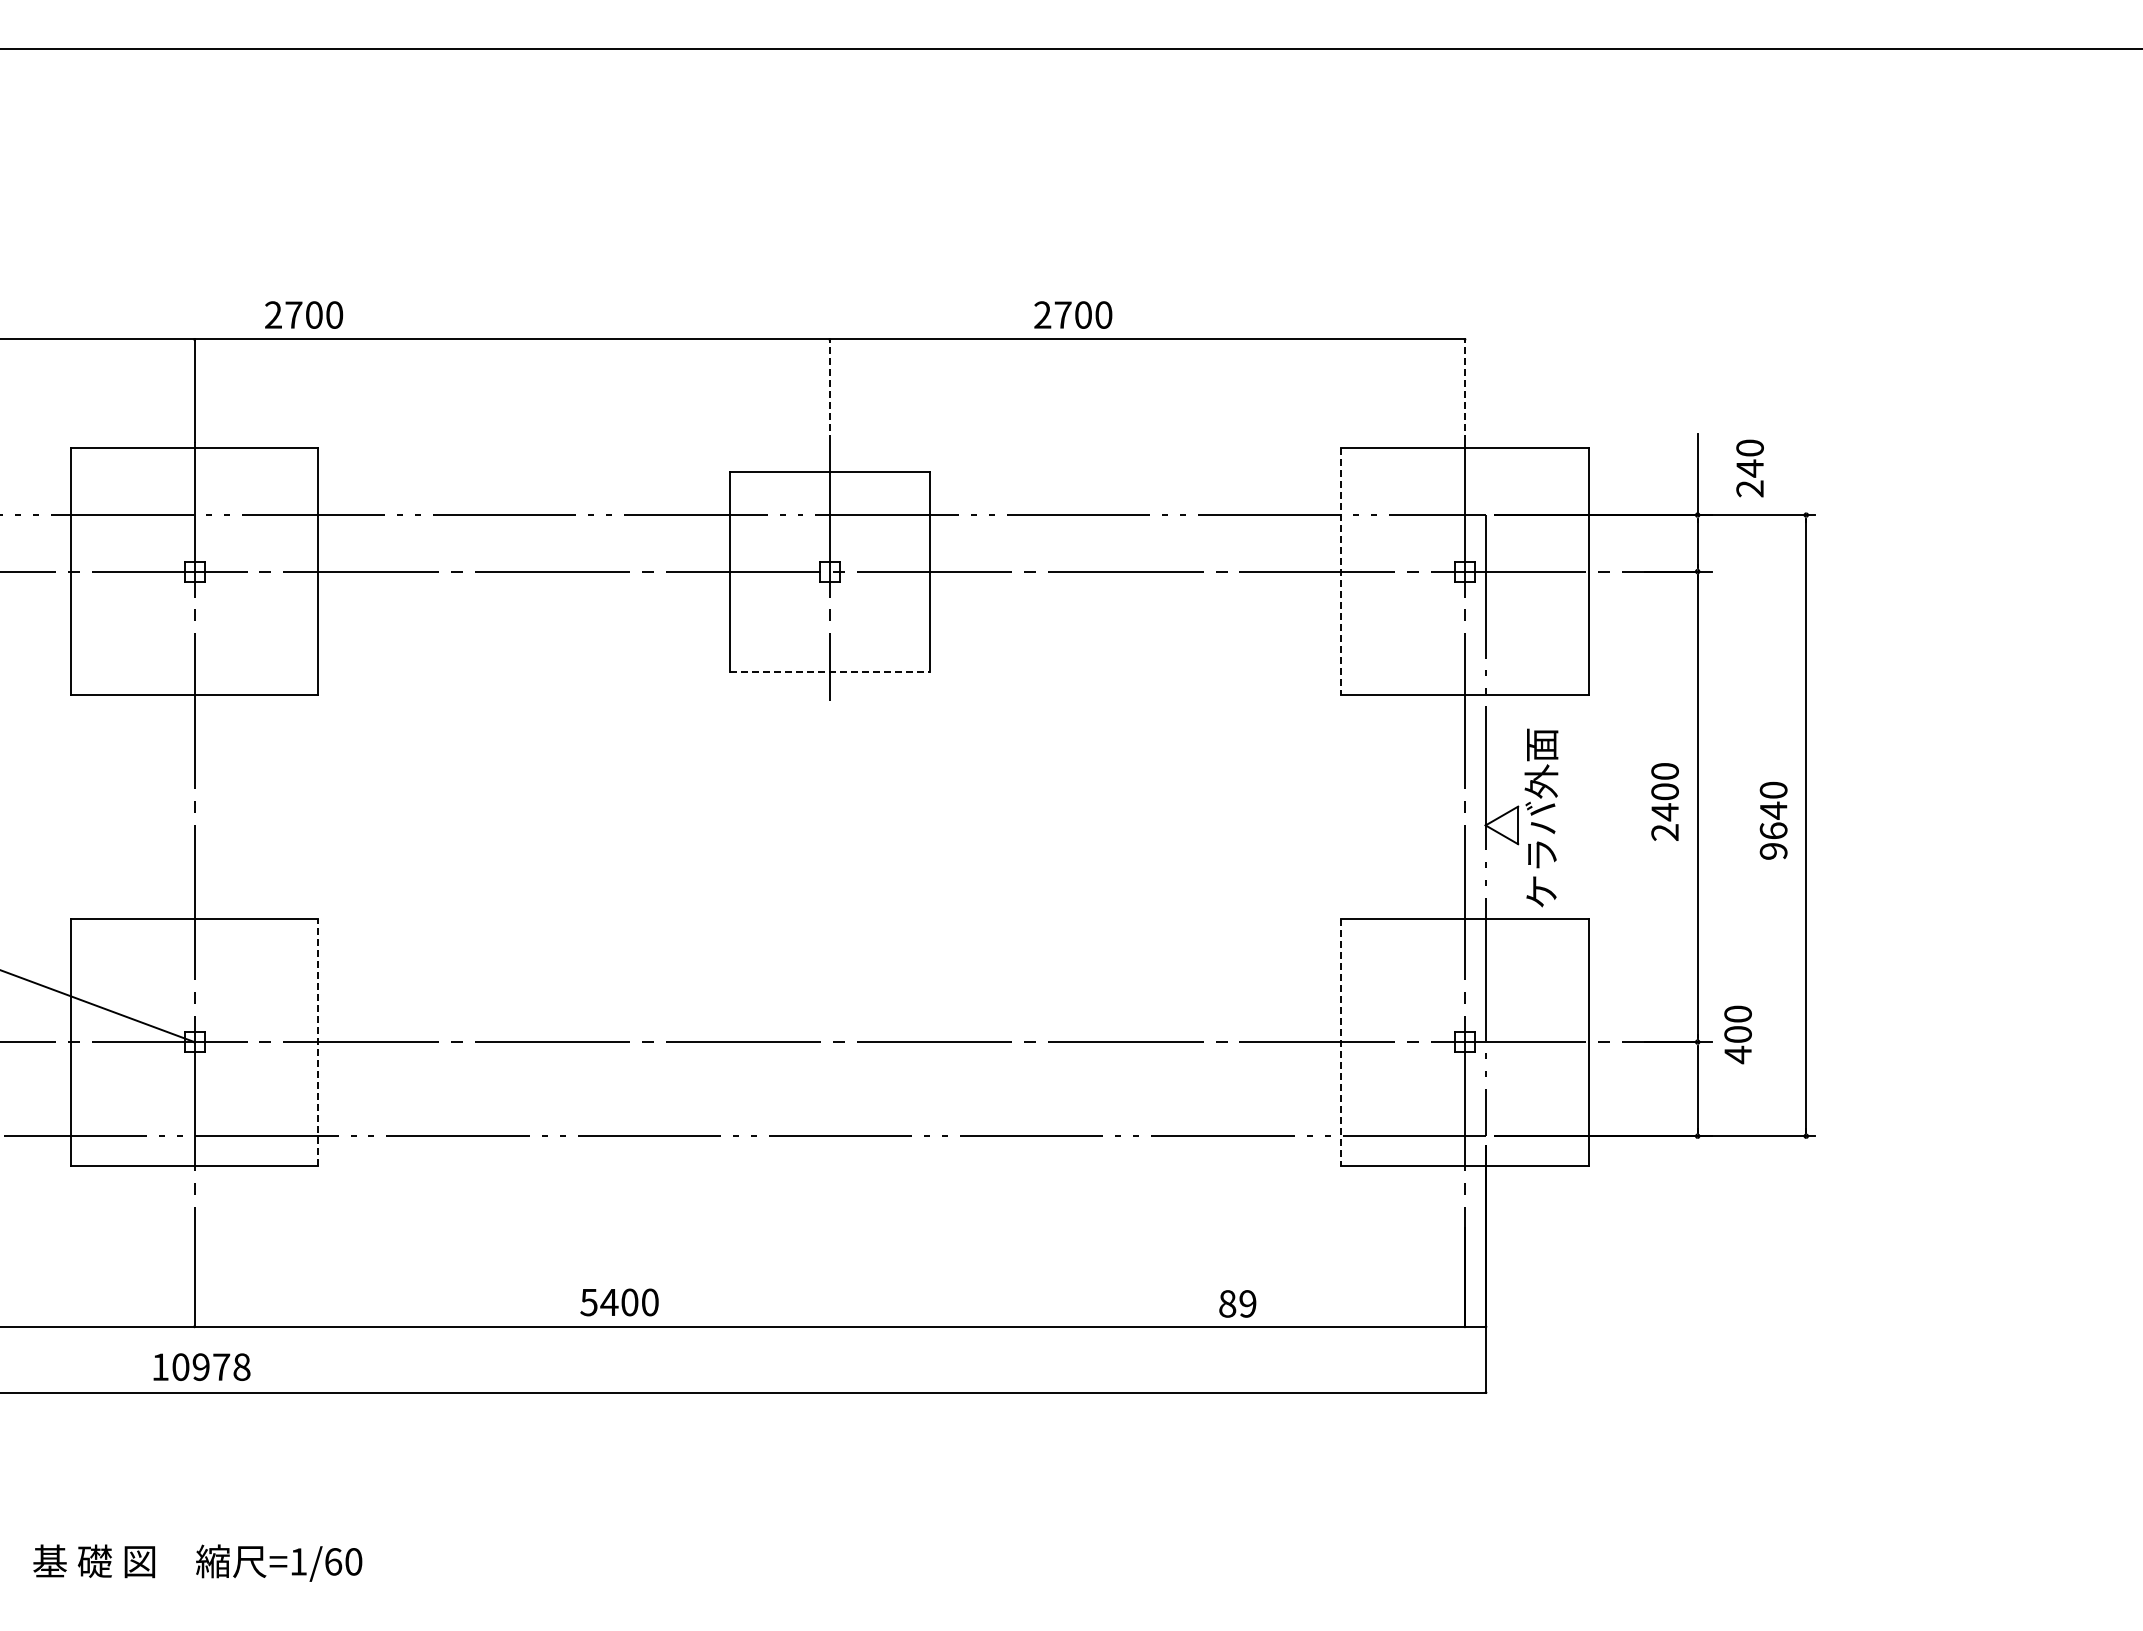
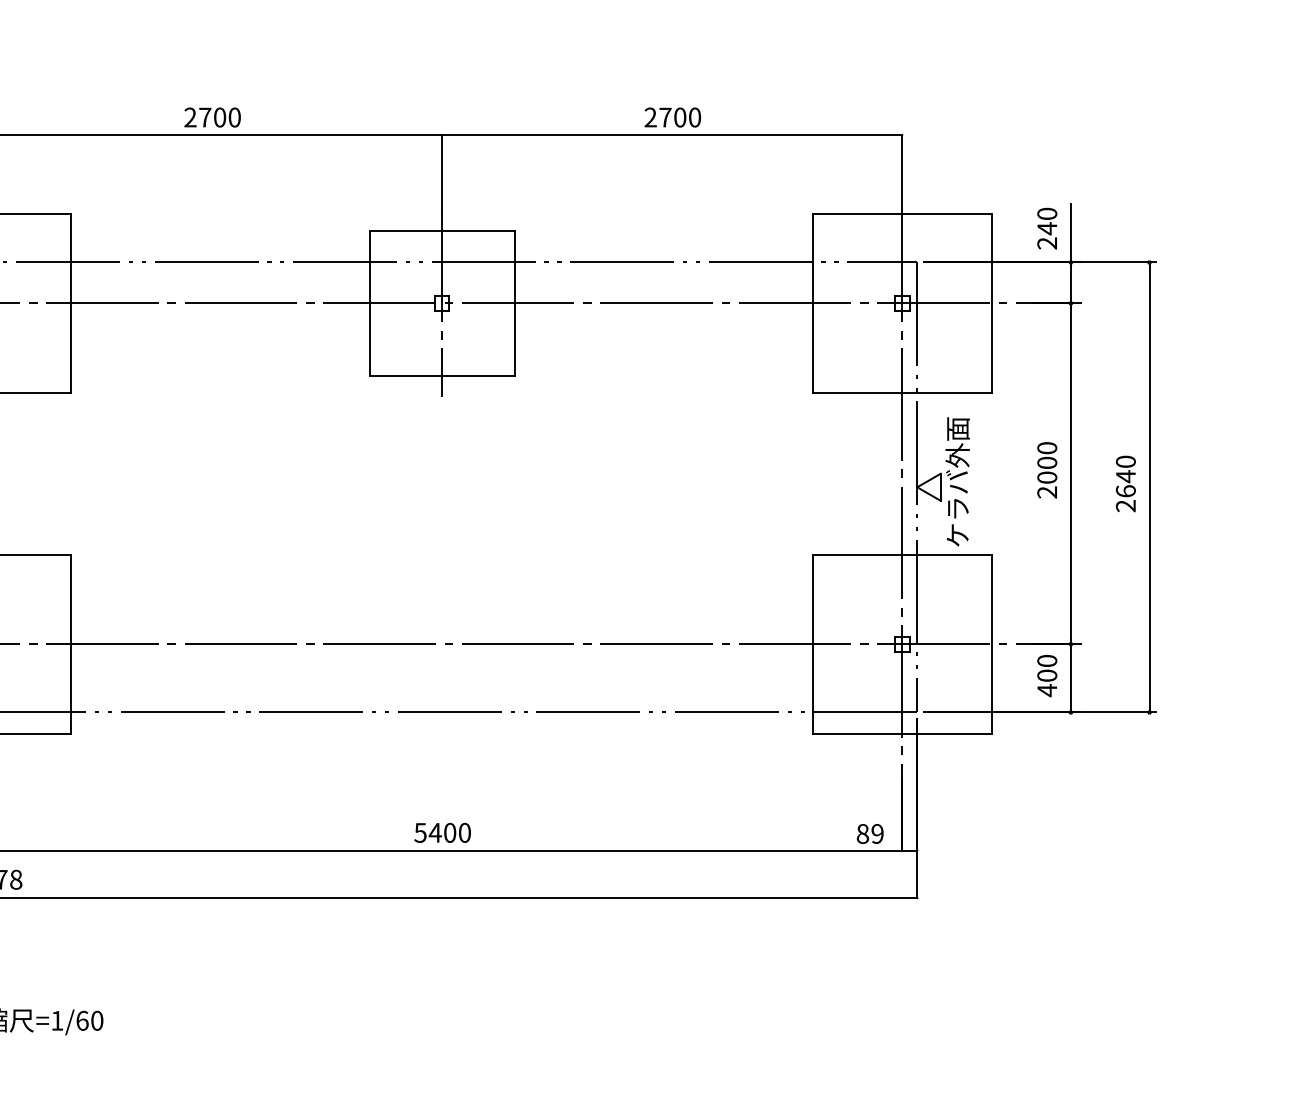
text: (304, 314) -> (212, 117), moved
text: (1073, 314) -> (673, 117), moved
line: (829, 390) -> (441, 172), dashed -> solid
line: (1464, 390) -> (901, 172), dashed -> solid
text: (1749, 468) -> (1046, 228), moved
line: (1341, 571) -> (812, 303), dashed -> solid
line: (829, 671) -> (441, 375), dashed -> solid
text: (1664, 812) -> (1046, 477), 2400 -> 2000
text: (1773, 851) -> (1125, 506), 9640 -> 2640
text: (1737, 1034) -> (1046, 675), moved
line: (318, 1042) -> (71, 644), dashed -> solid
line: (1341, 1042) -> (812, 644), dashed -> solid
text: (619, 1302) -> (442, 832), moved
text: (1237, 1303) -> (870, 833), moved

